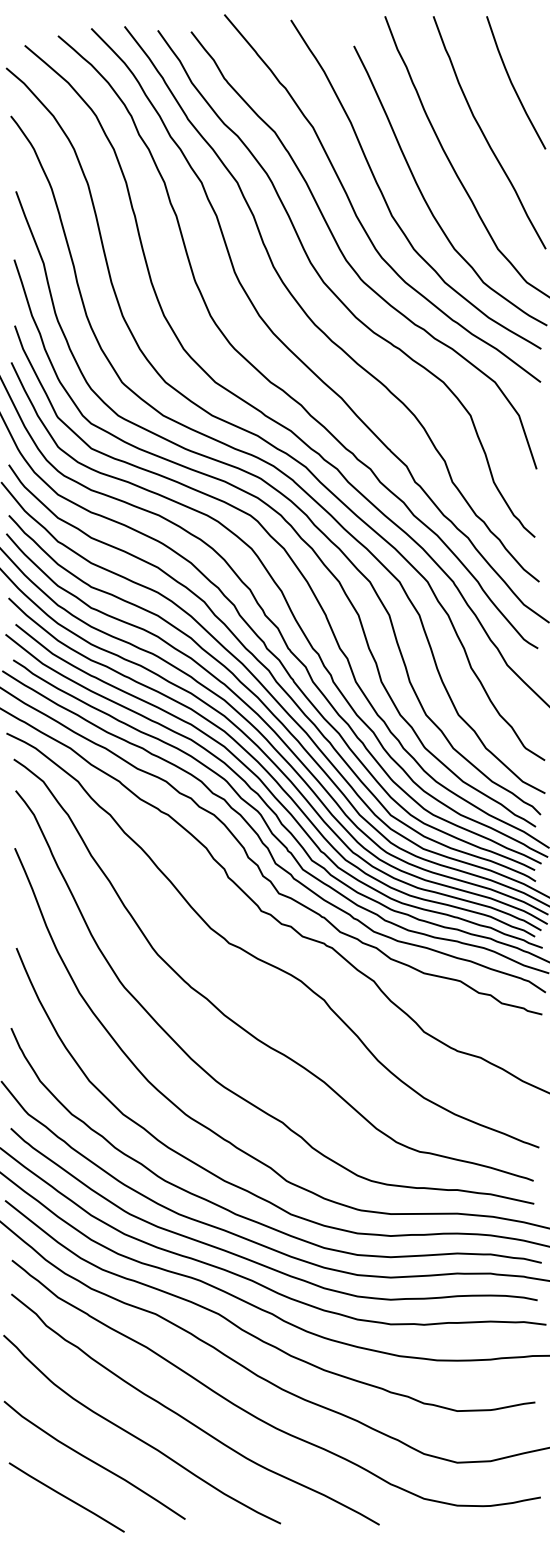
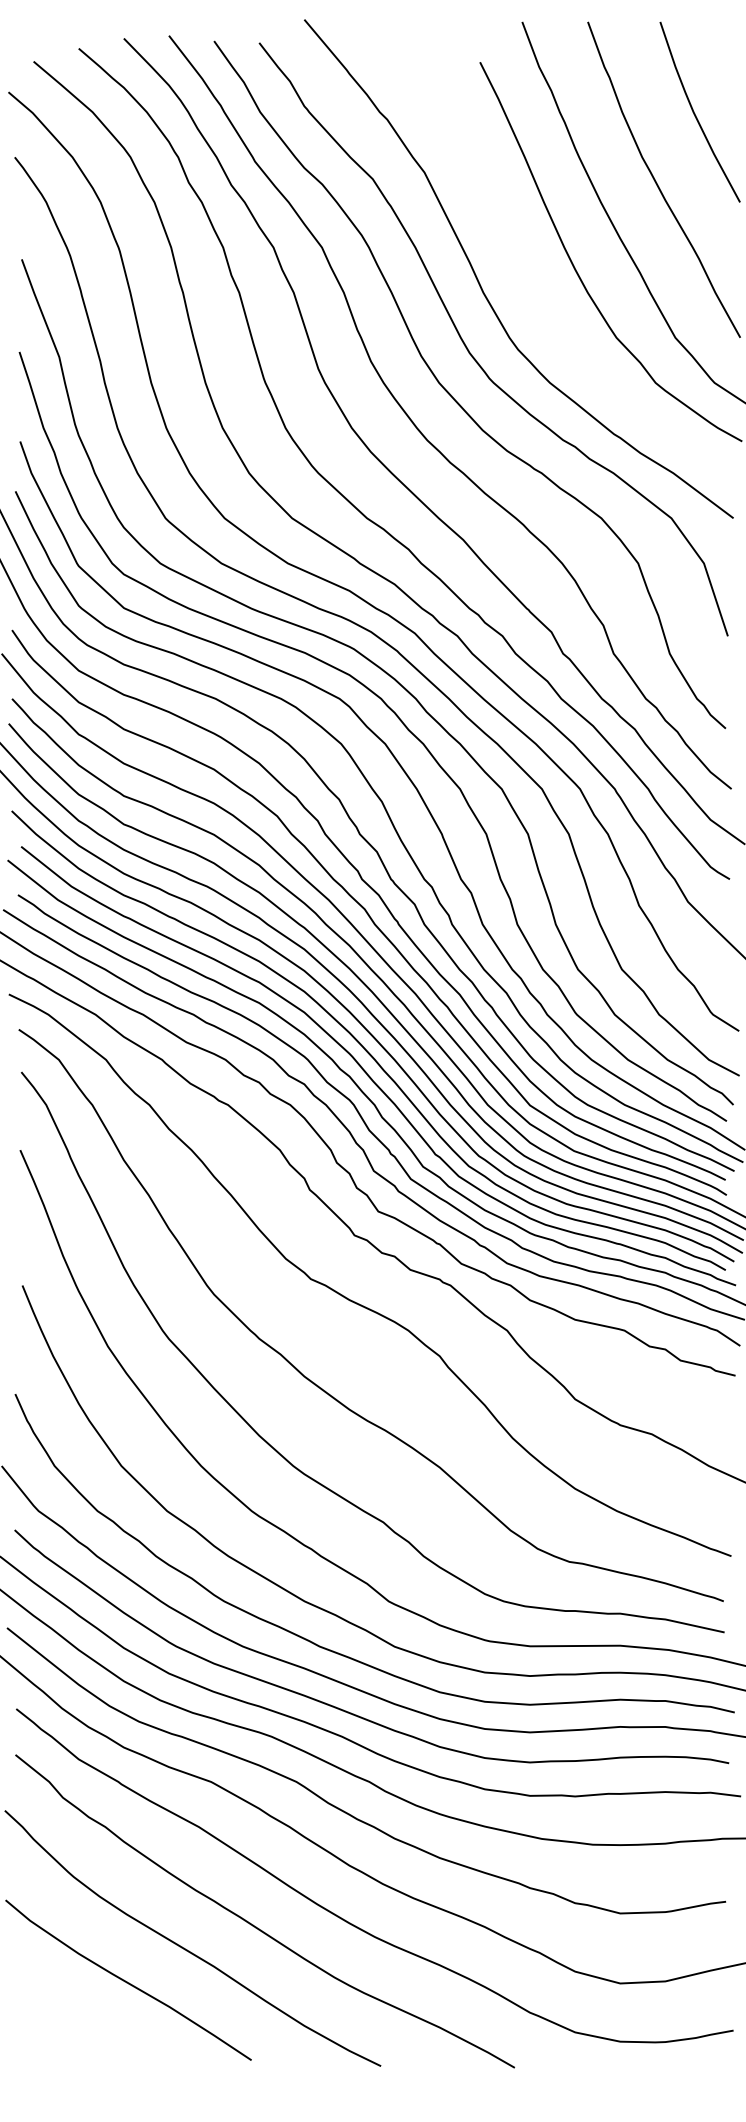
curve: (385, 198) -> (522, 269), removed
line: (66, 1497) -> (90, 2030), removed

